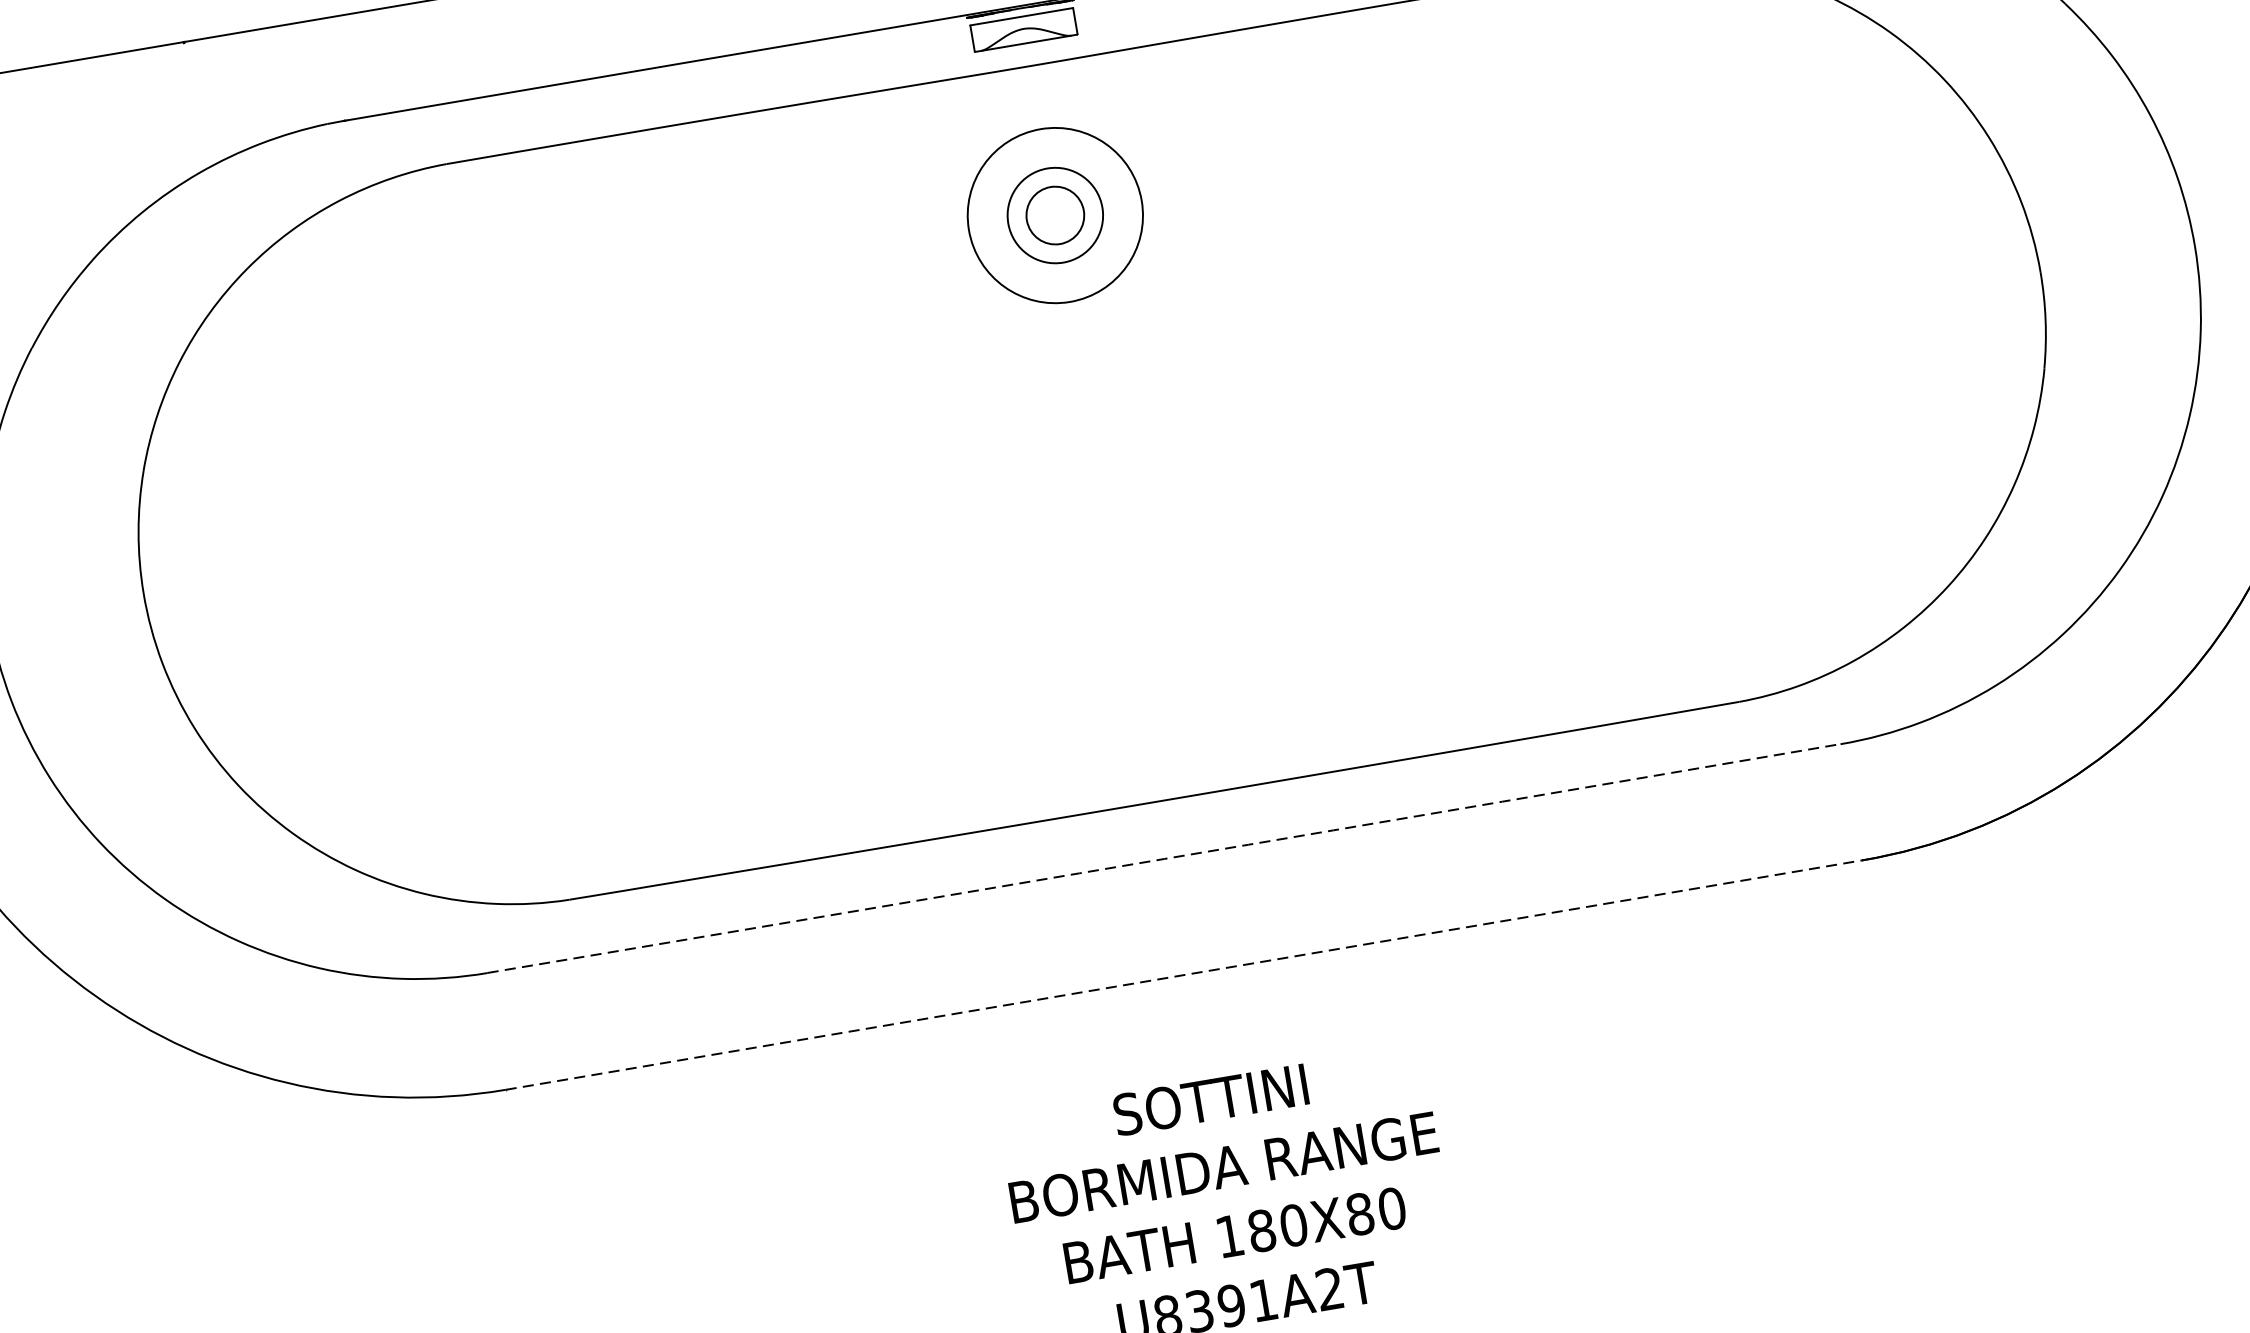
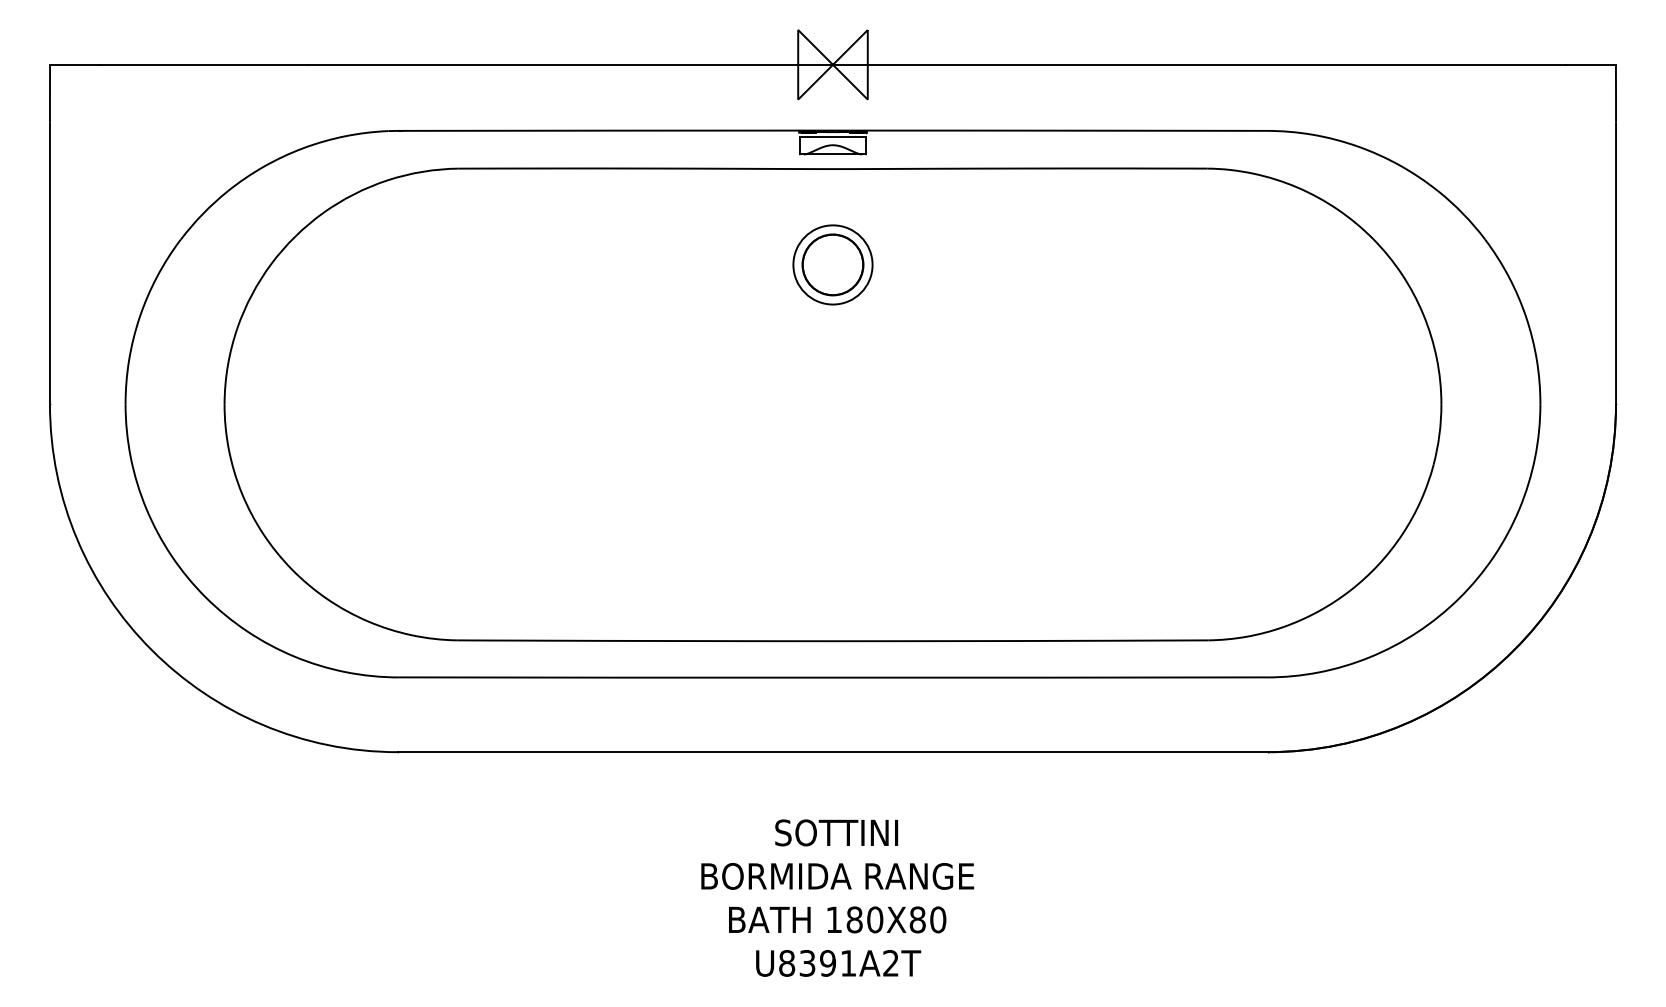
circle: (1054, 214) -> (832, 264), size x0.71
circle: (1054, 214) -> (832, 264), size x1.67
arc: (1164, 858) -> (833, 677), dashed -> solid
line: (1184, 975) -> (833, 752), dashed -> solid

